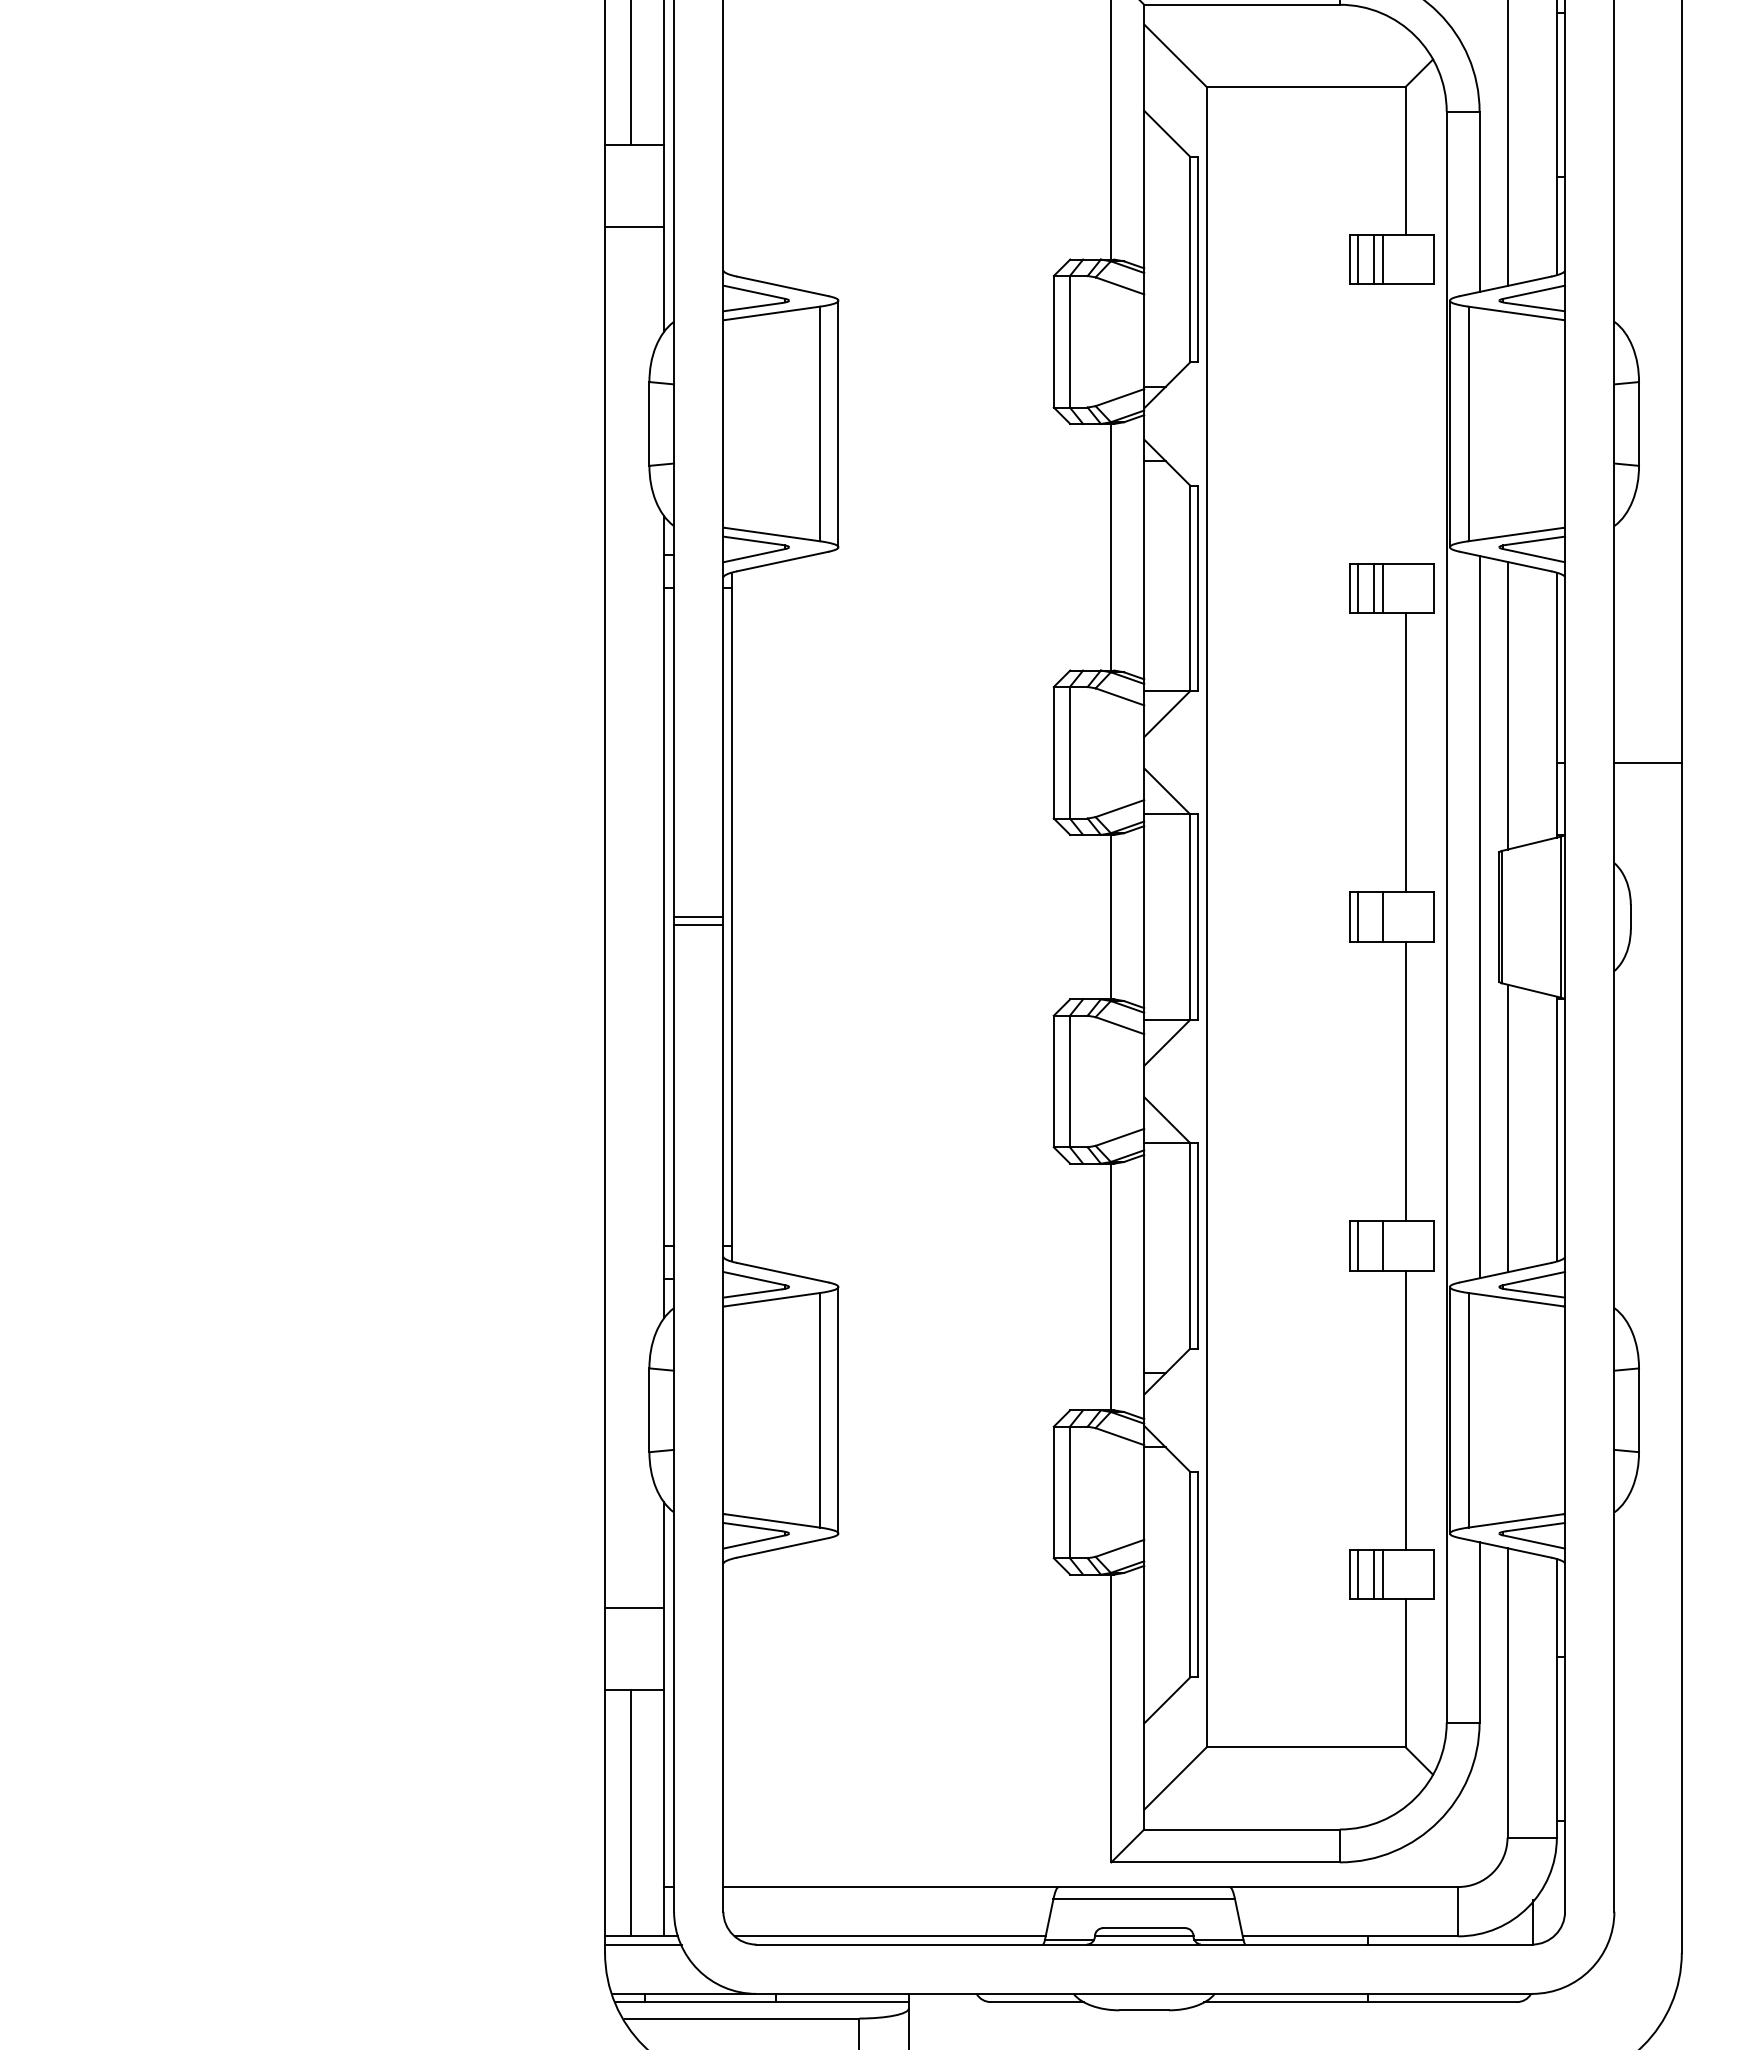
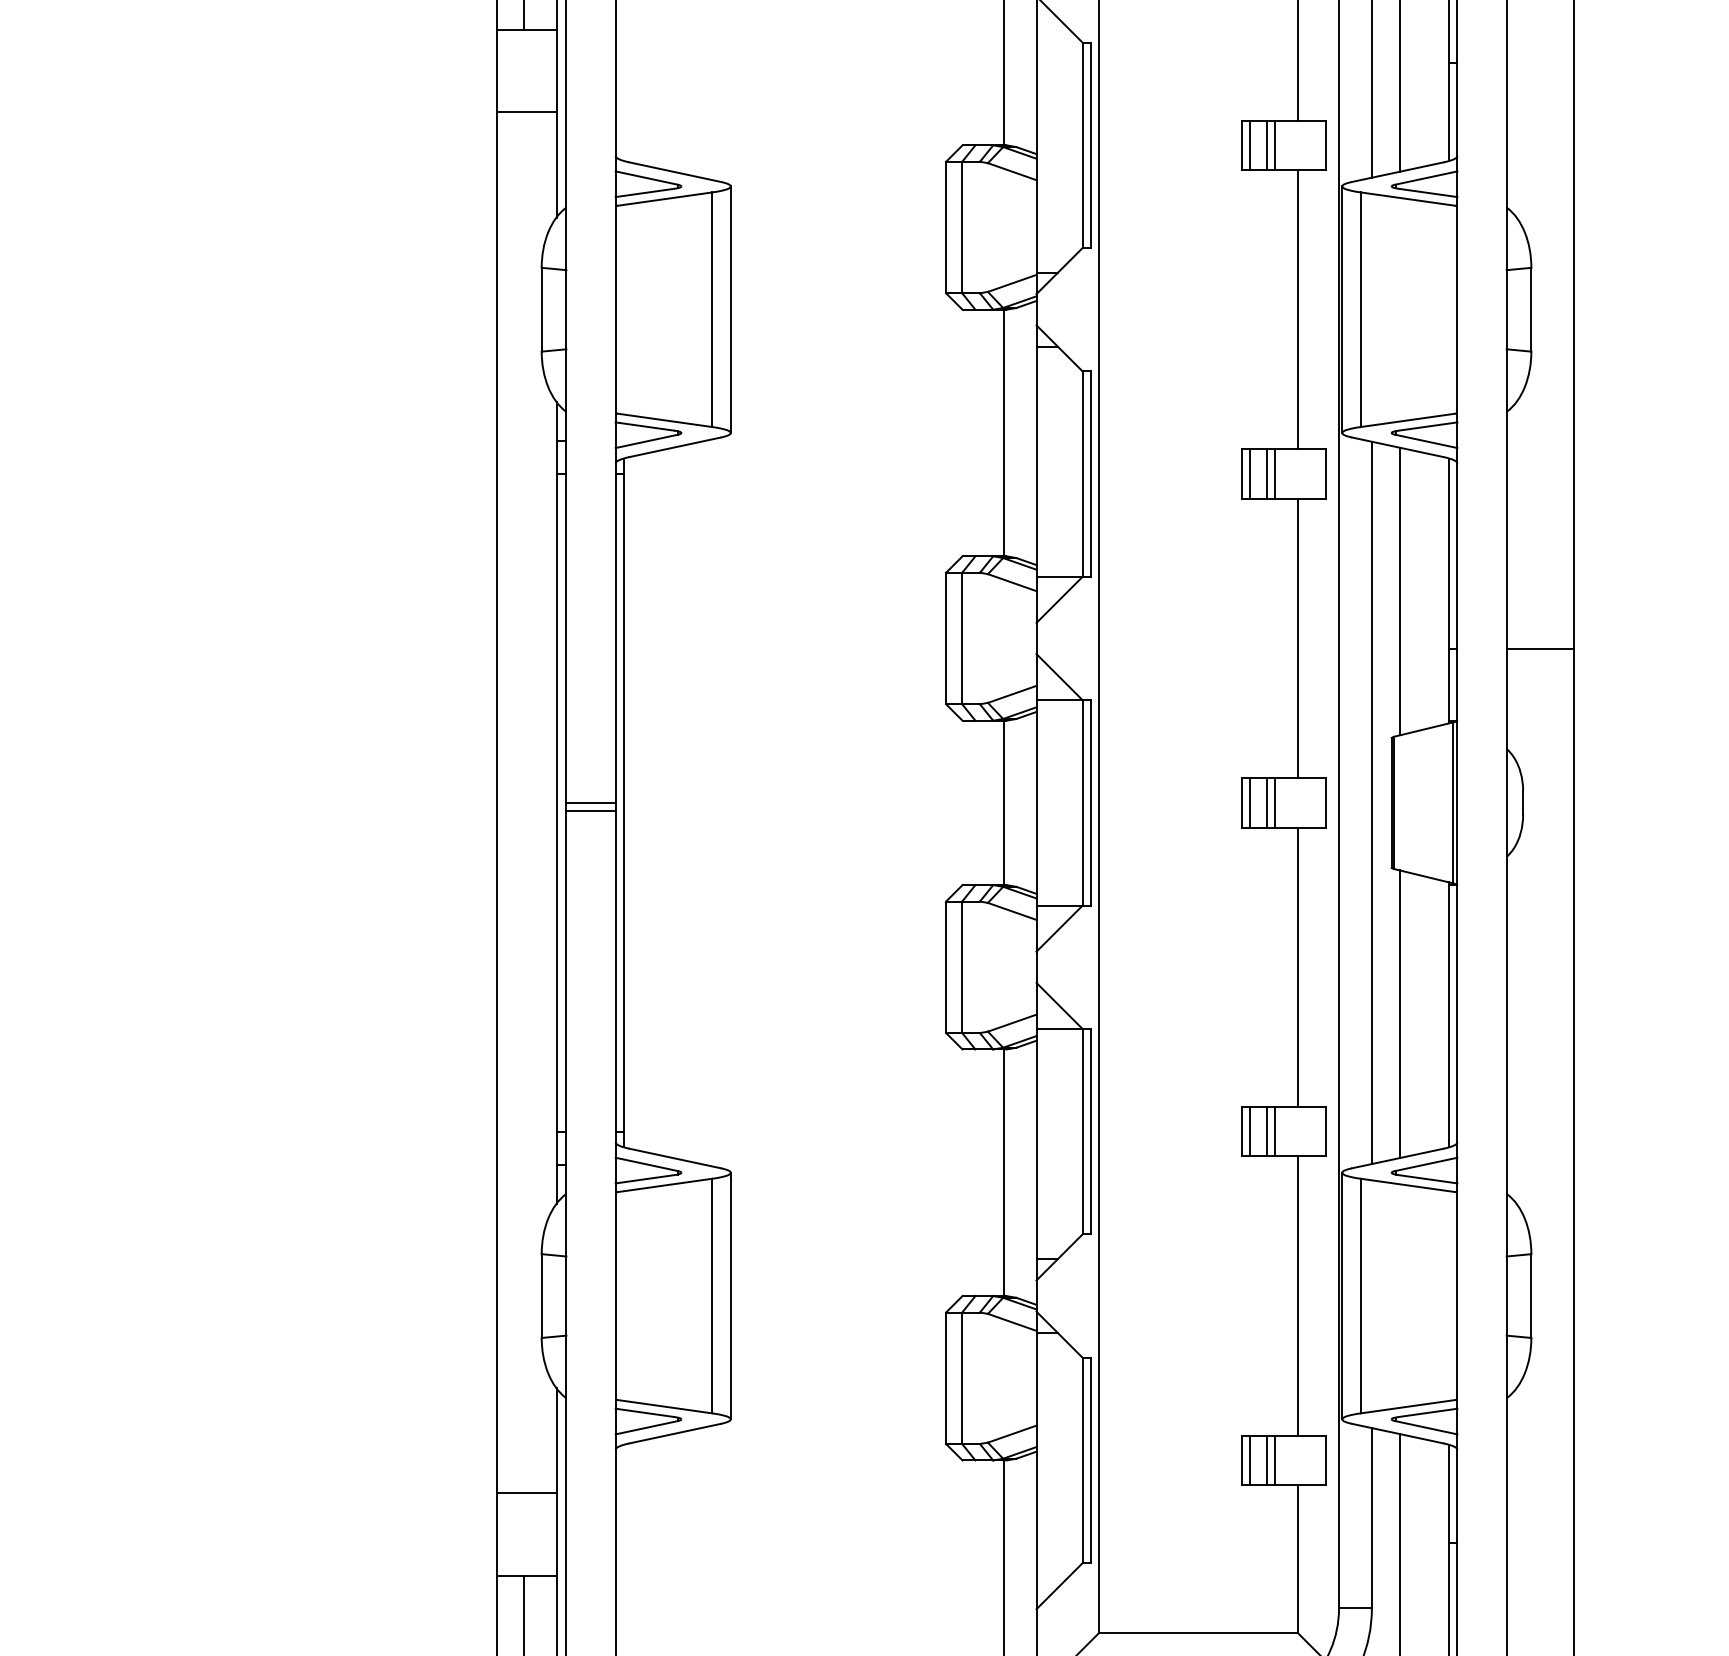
line: (1405, 423) -> (1297, 309), added
line: (1374, 916) -> (1266, 802), added
line: (1374, 1245) -> (1266, 1131), added

